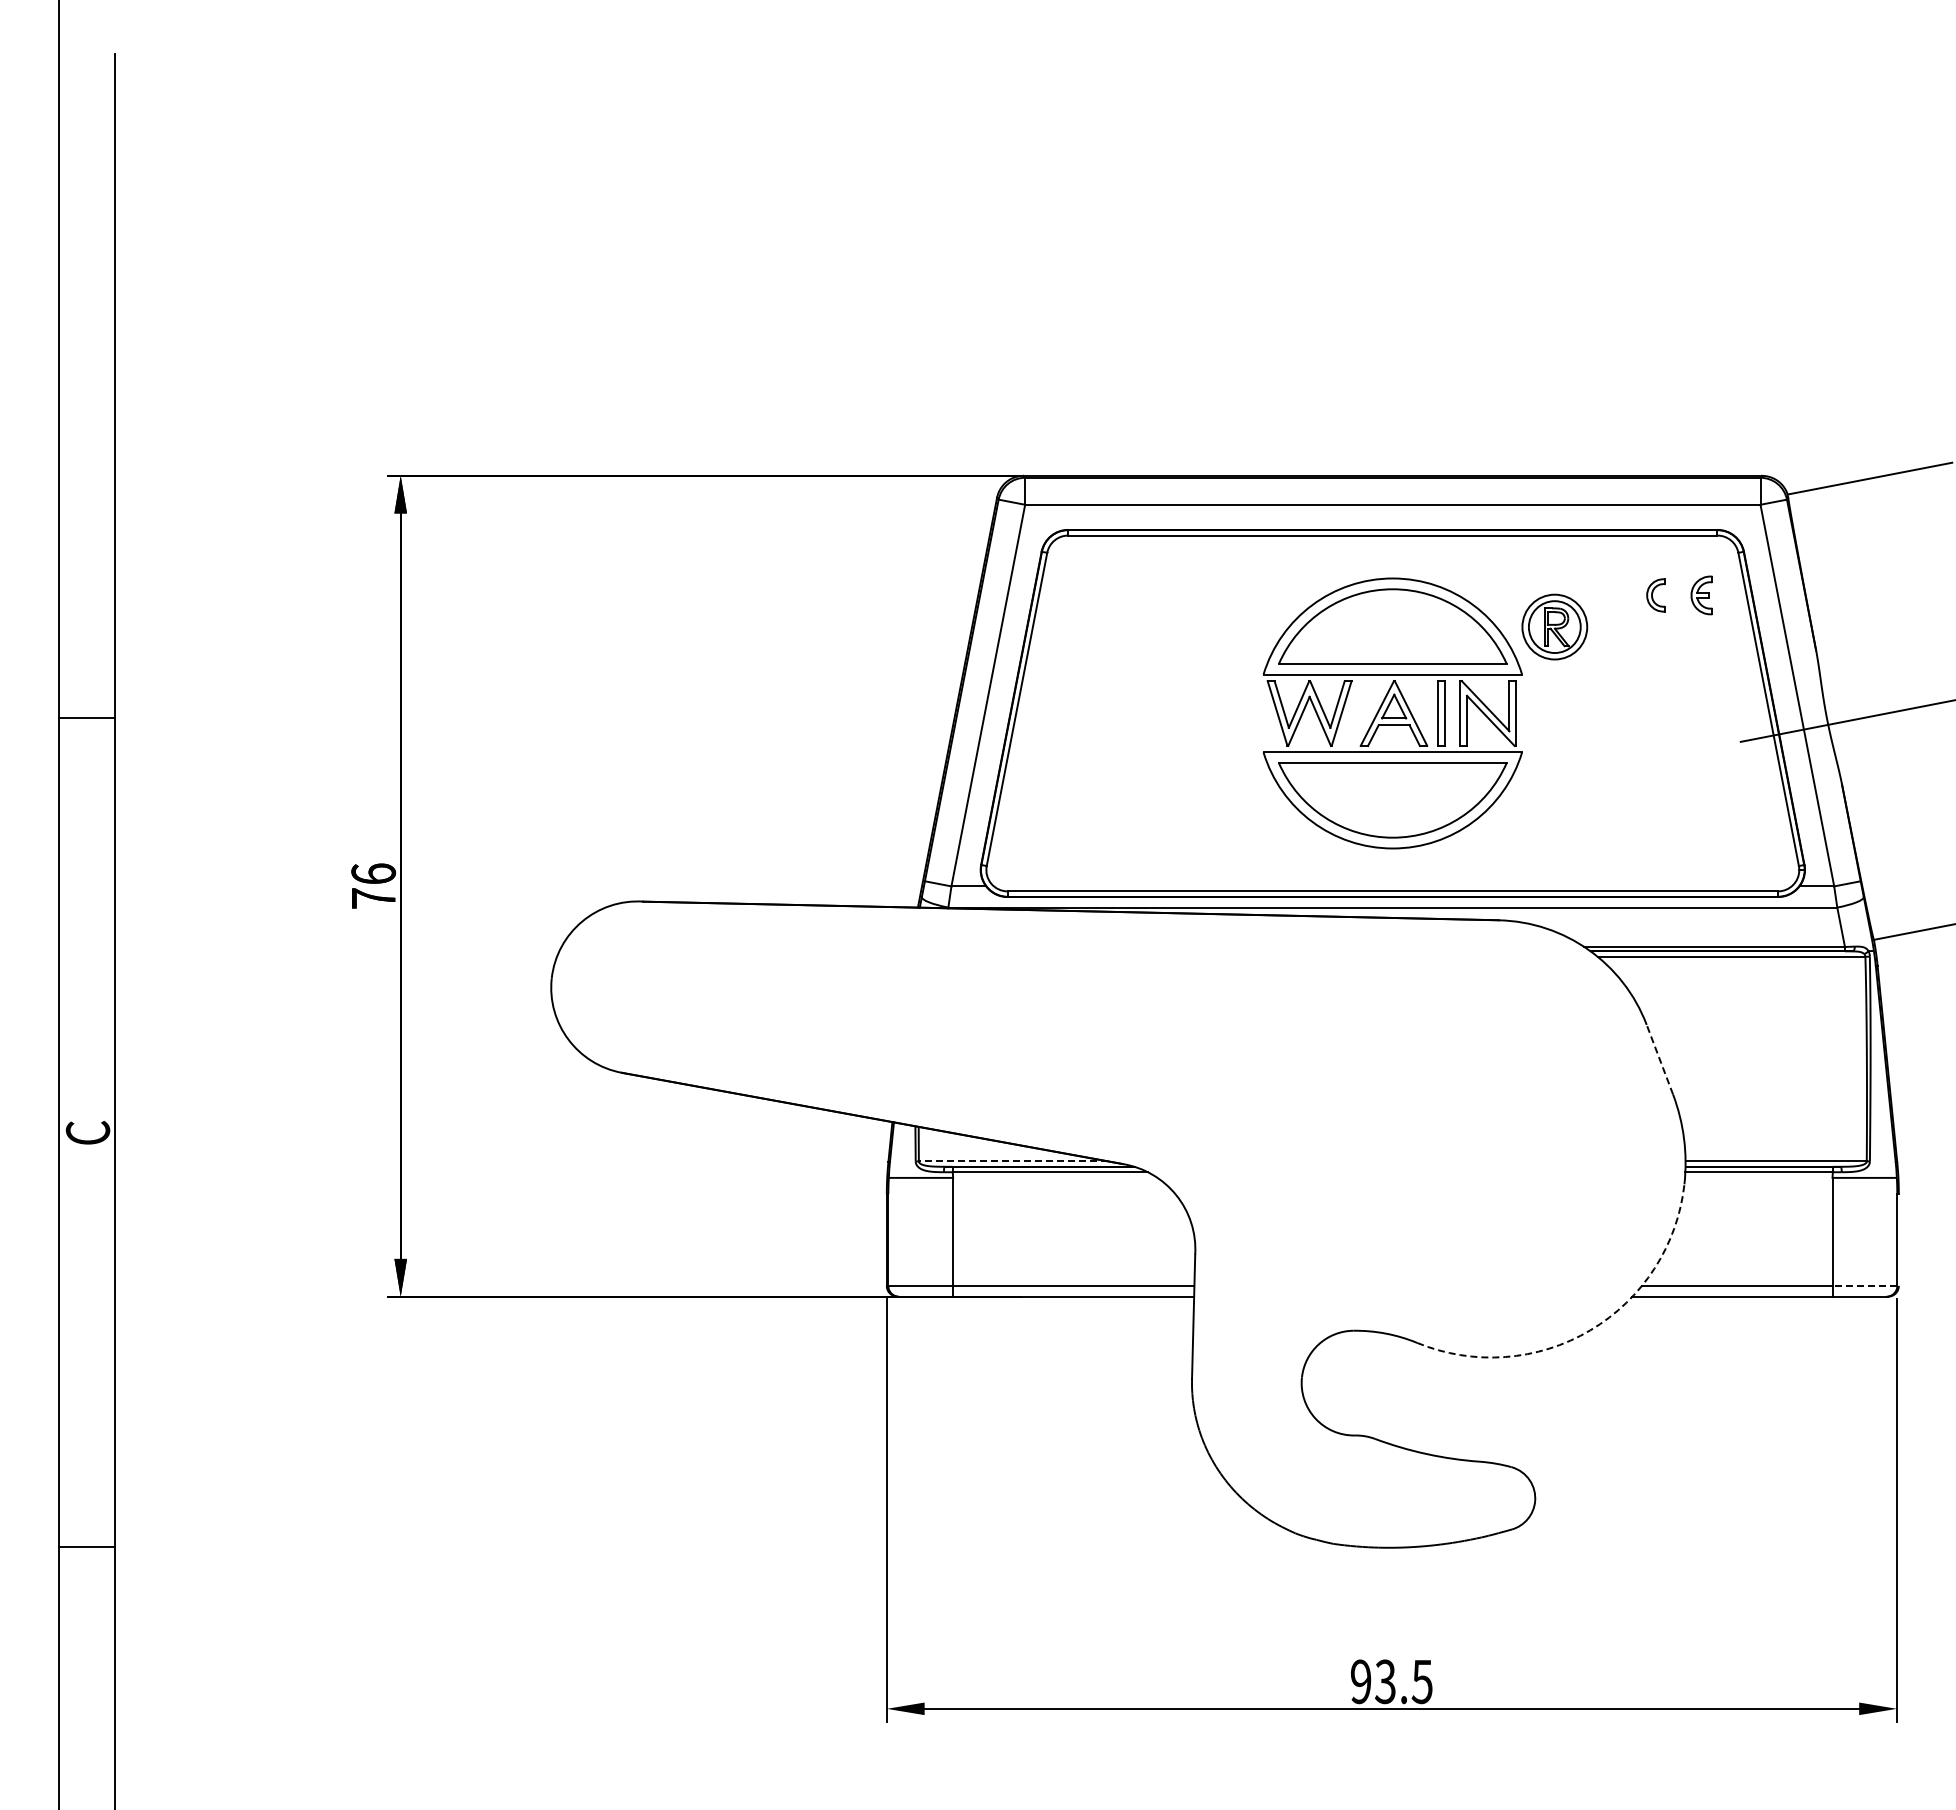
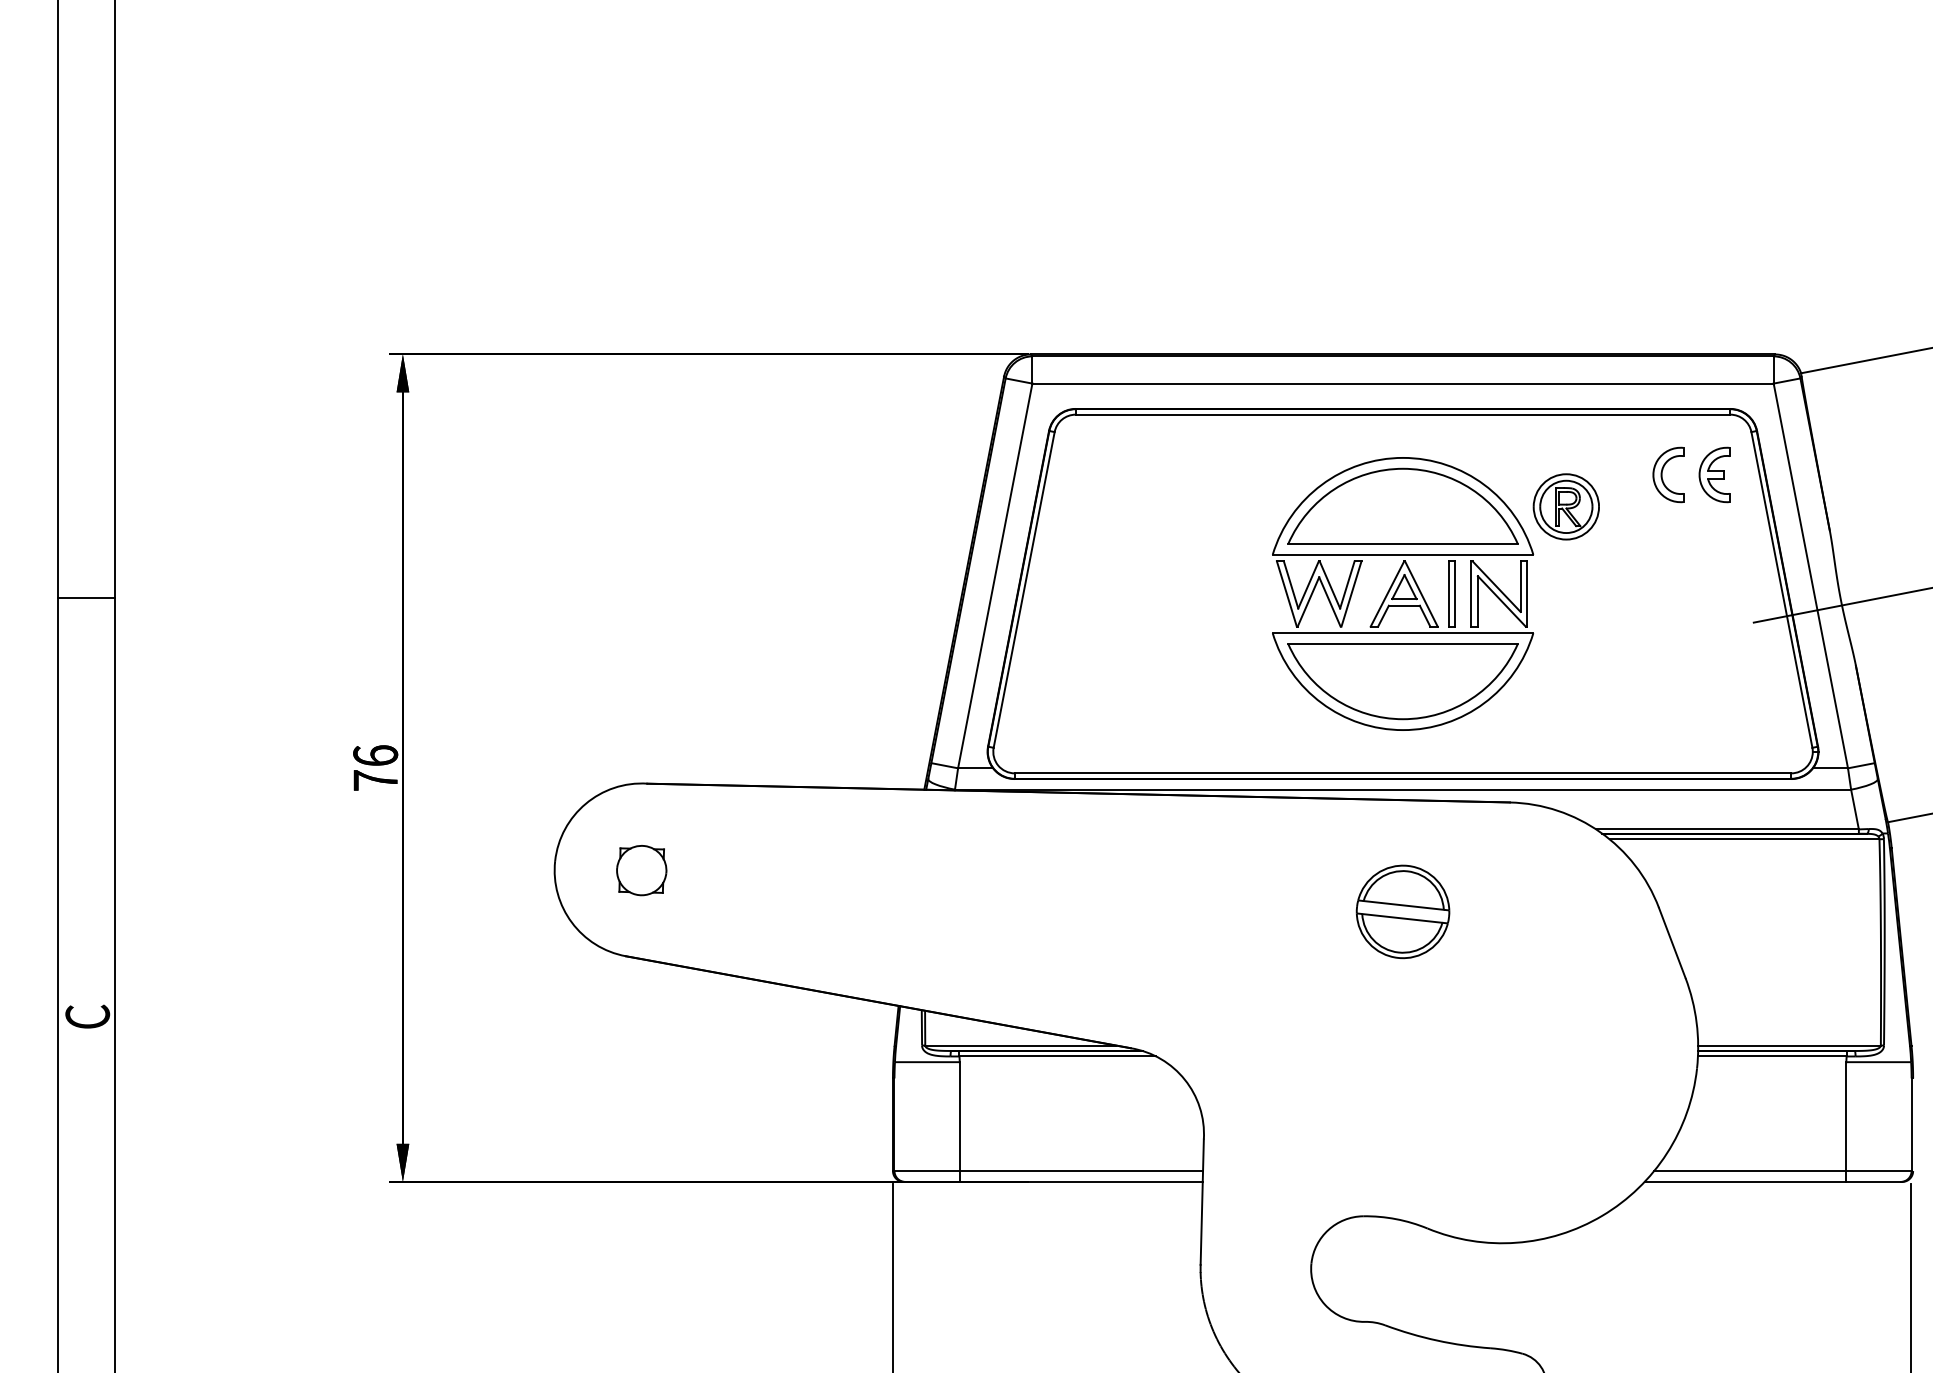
part: (1655, 595) -> (1667, 475), size x1.67
part: (1701, 595) -> (1714, 475), size x1.43
part: (637, 987) -> (641, 870), added
part: (1392, 1028) -> (1402, 911), added
line: (1659, 1059) -> (1671, 942), dashed -> solid
line: (1013, 1161) -> (1020, 1045), dashed -> solid
line: (1864, 1285) -> (1878, 1170), dashed -> solid
arc: (1590, 1330) -> (1602, 1216), dashed -> solid

